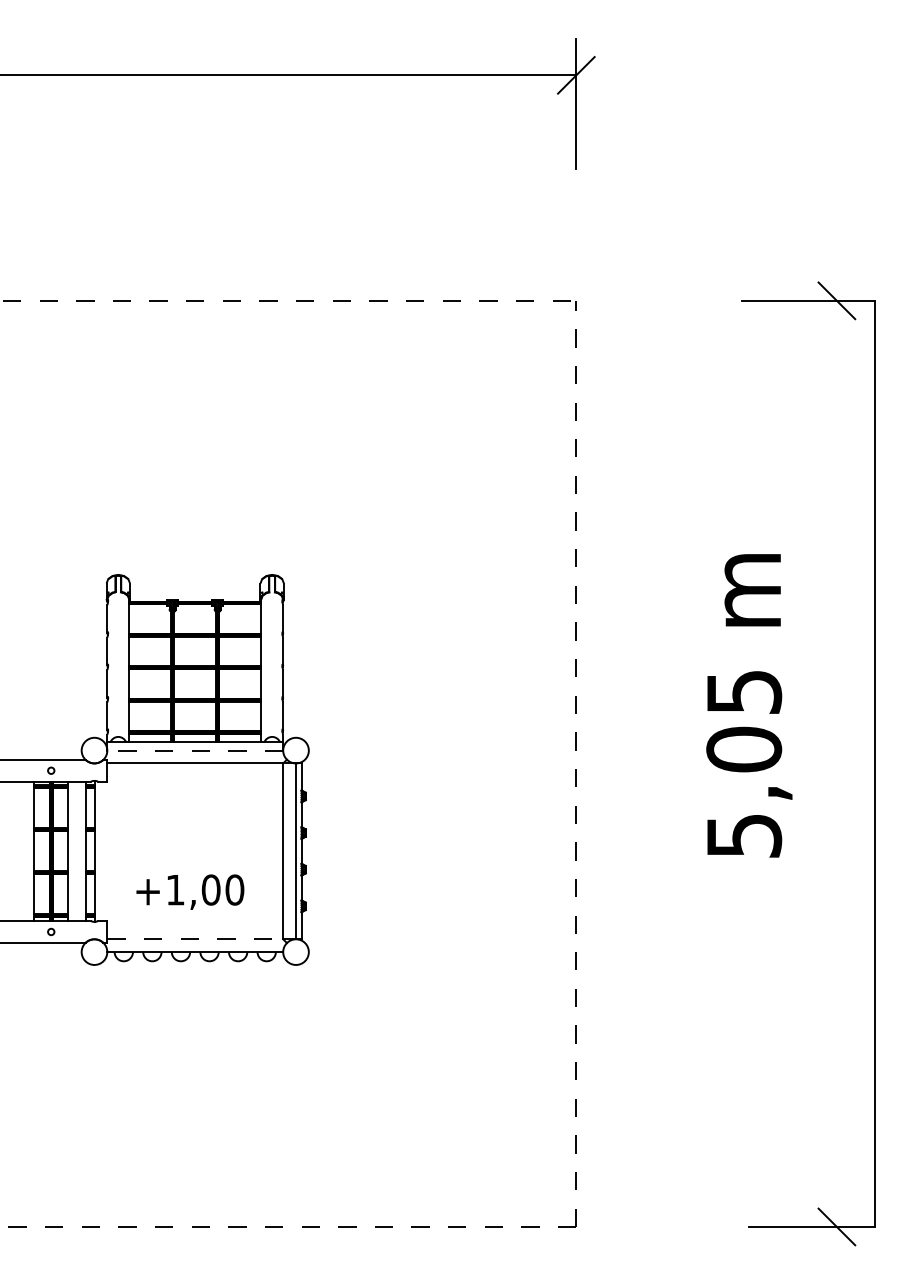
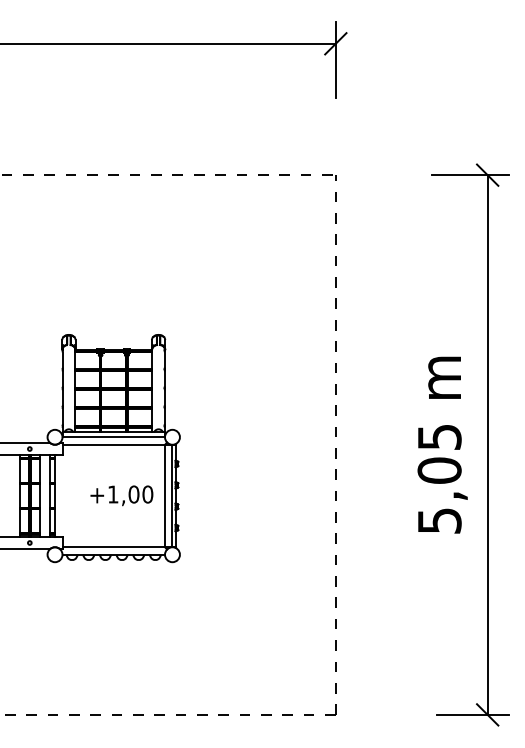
text: (749, 704) -> (442, 444), moved
line: (194, 750) -> (113, 437), dashed -> solid
line: (874, 762) -> (487, 444), moved
text: (189, 891) -> (121, 495), moved
line: (196, 939) -> (114, 547), dashed -> solid

